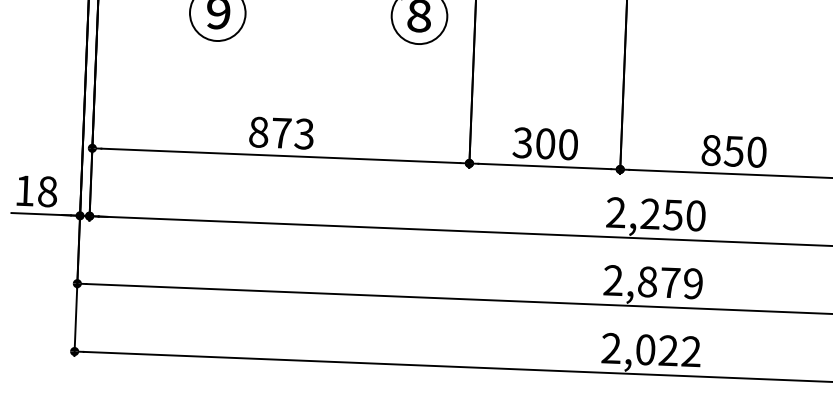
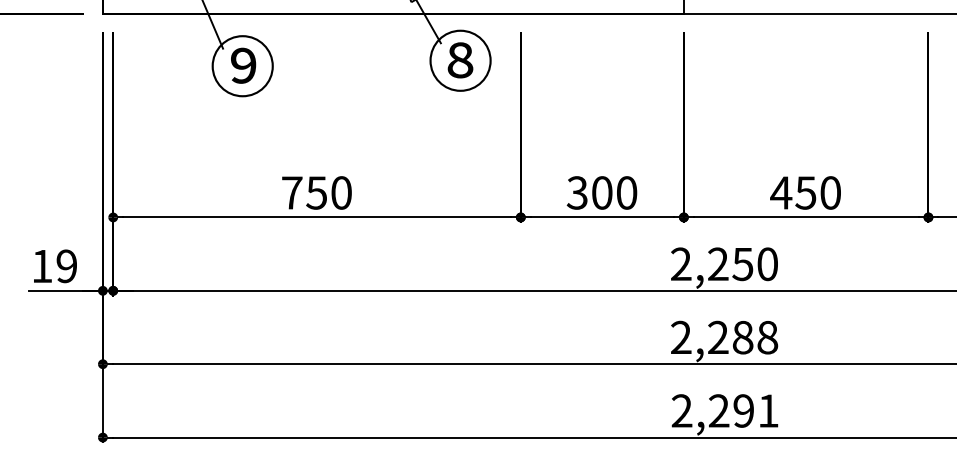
text: (281, 132) -> (316, 192), 873 -> 750
text: (711, 150) -> (781, 192), 850 -> 450
text: (47, 191) -> (66, 266), 18 -> 19
text: (670, 282) -> (743, 337), 2,879 -> 2,288
text: (668, 350) -> (743, 410), 2,022 -> 2,291

